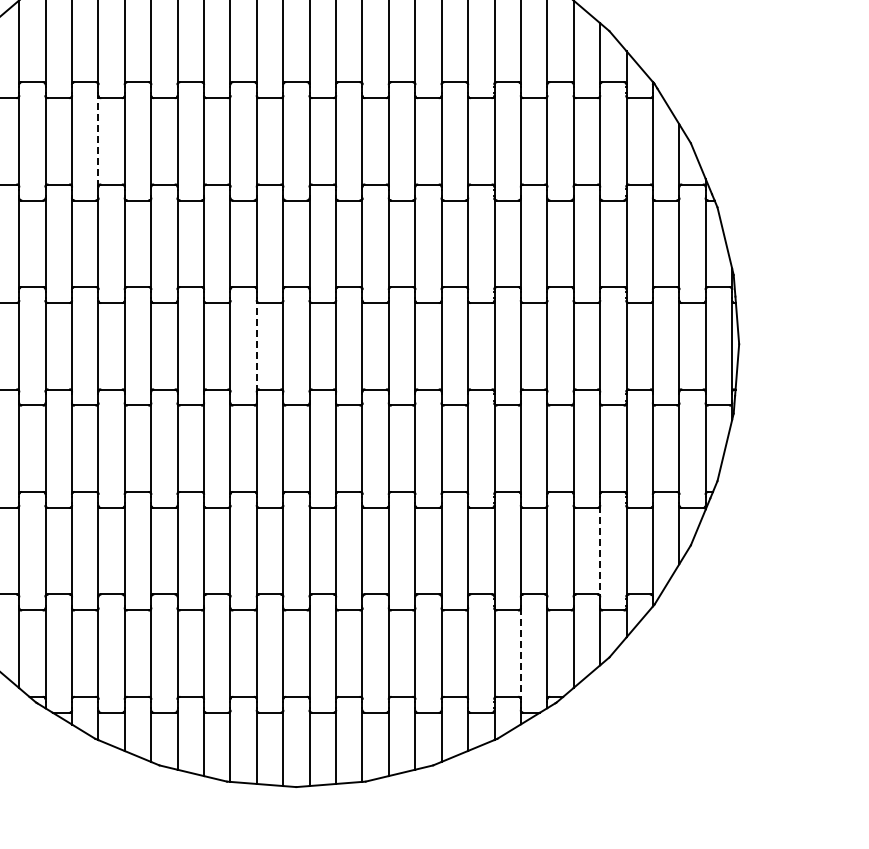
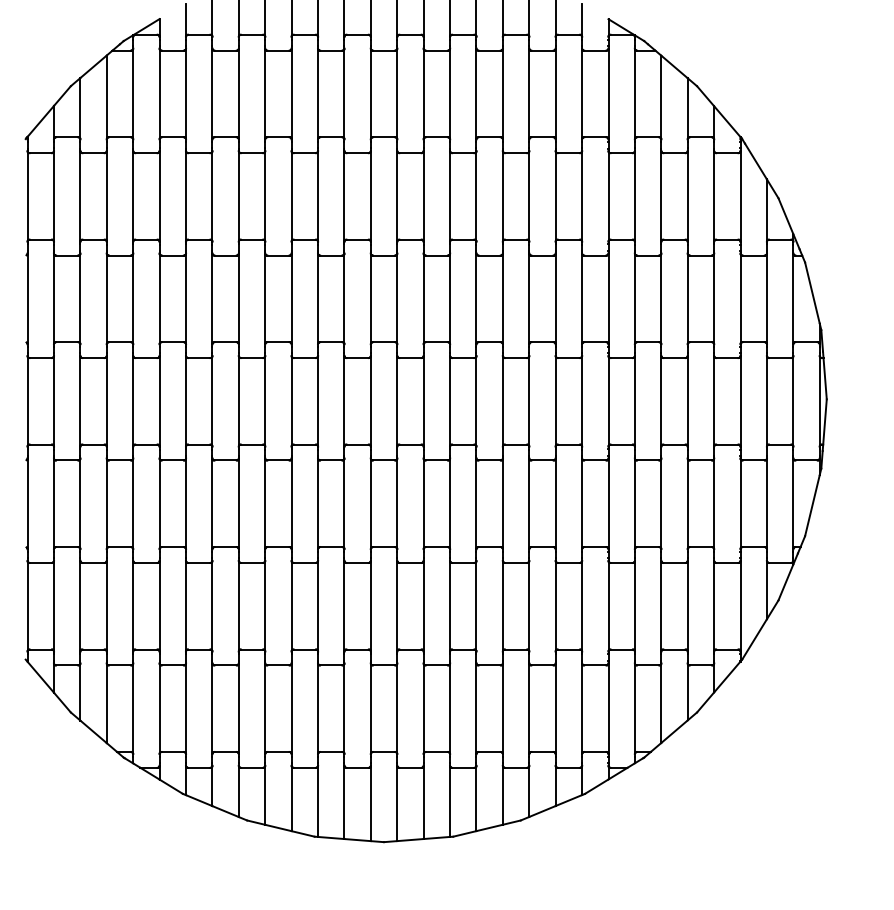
line: (98, 140) -> (186, 195), dashed -> solid
line: (256, 345) -> (344, 400), dashed -> solid
line: (599, 551) -> (687, 606), dashed -> solid
line: (520, 654) -> (608, 709), dashed -> solid

